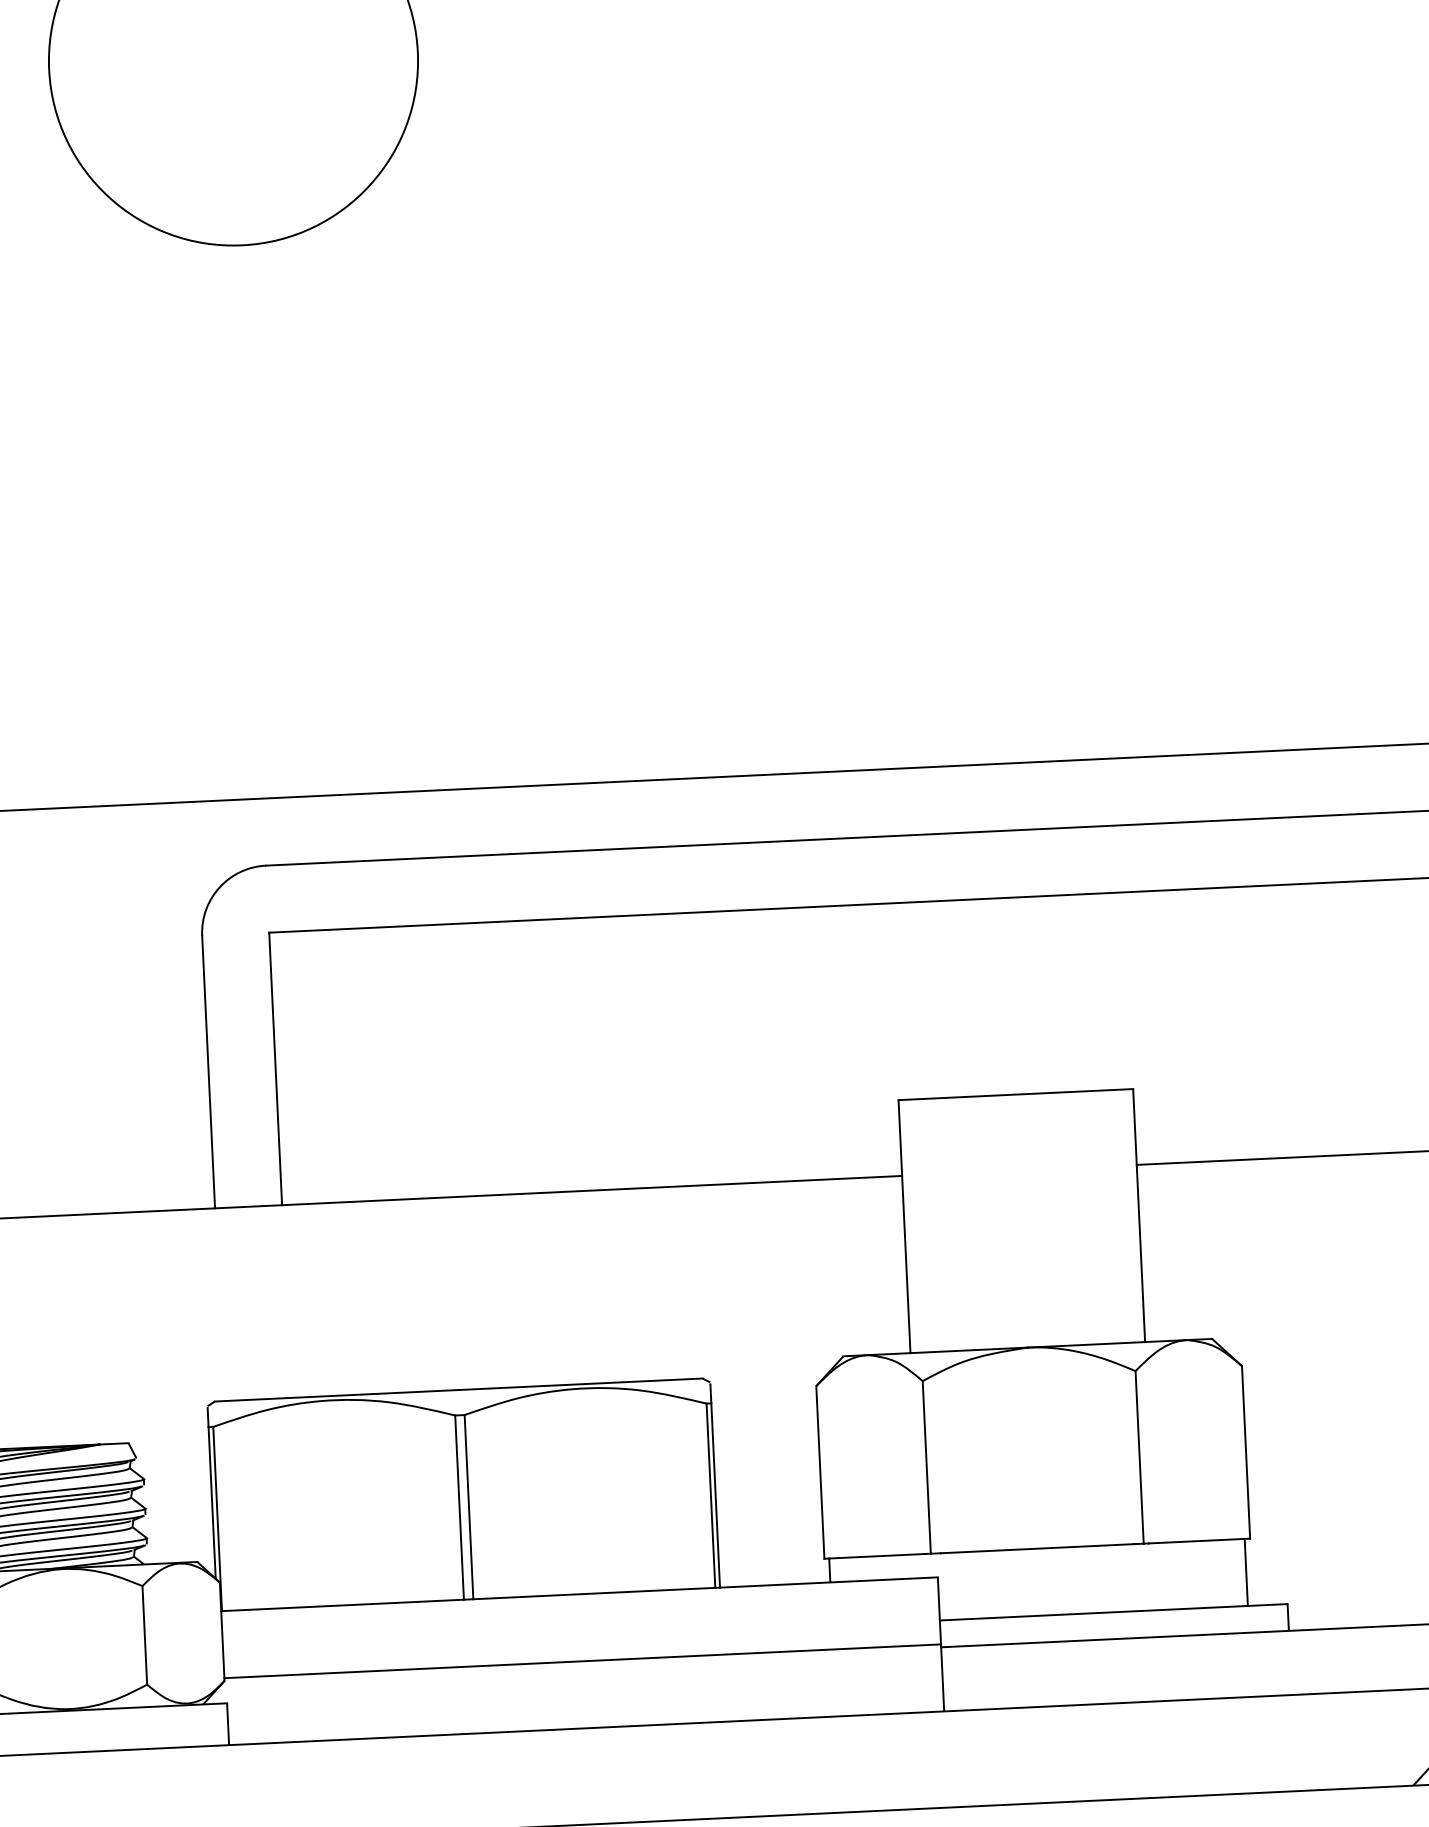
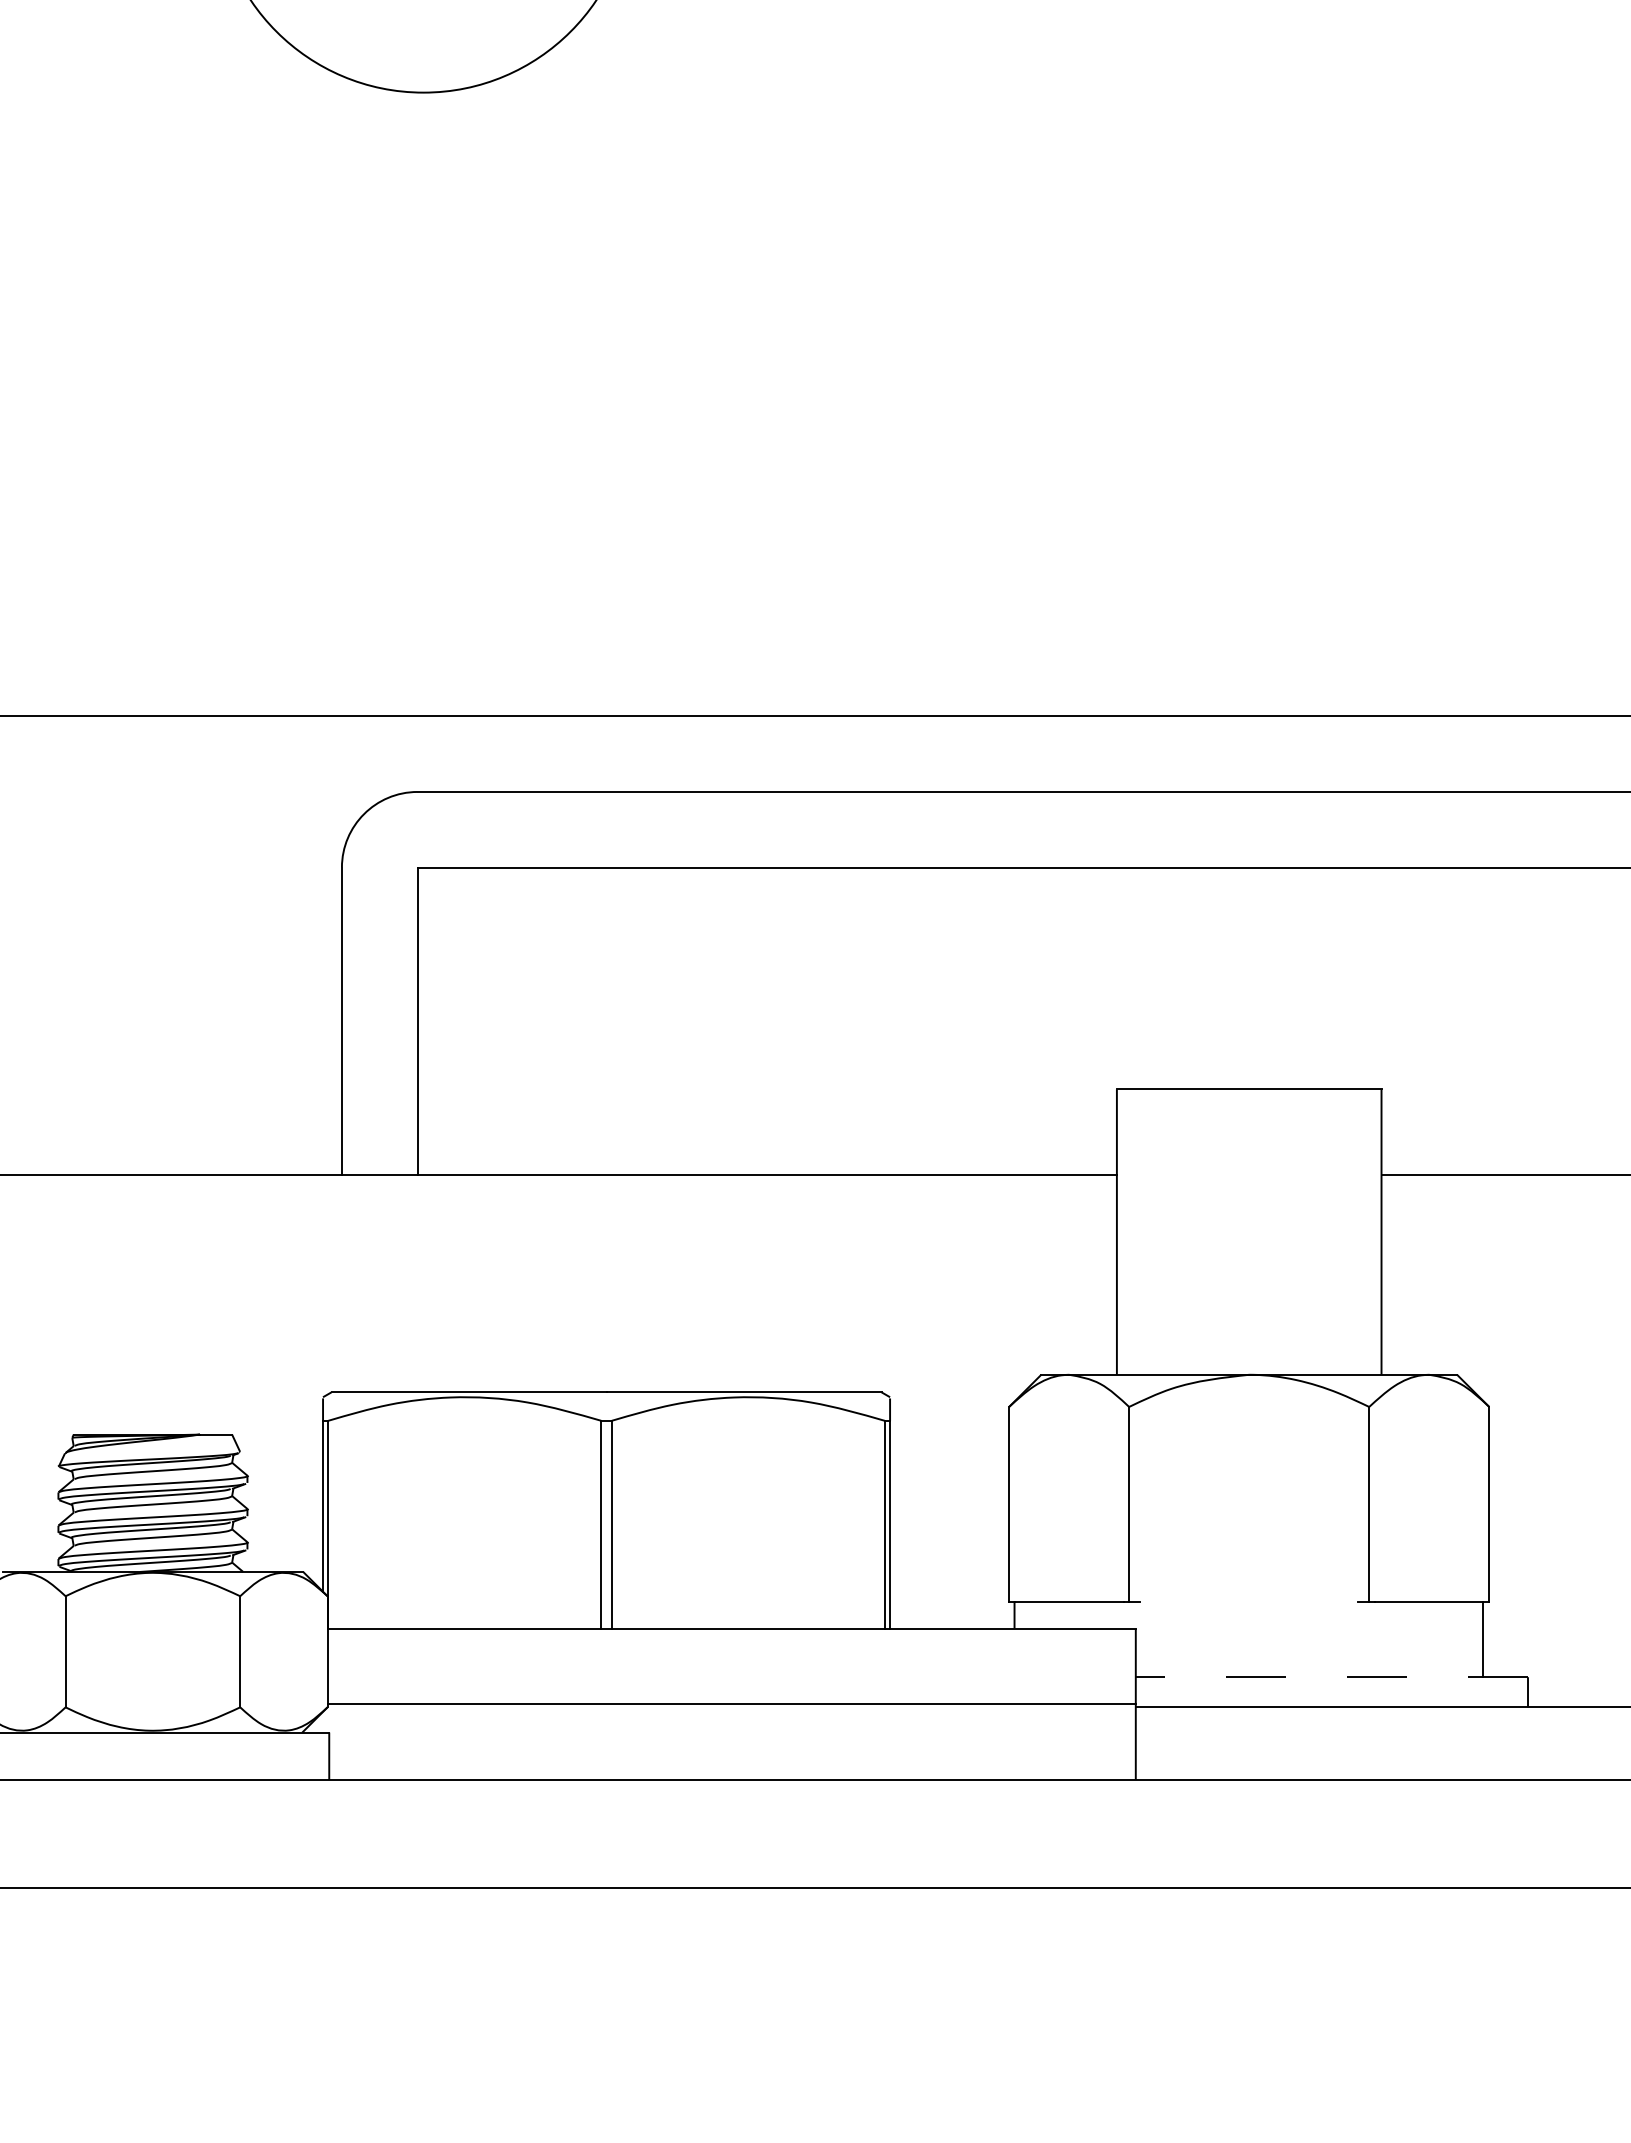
line: (1037, 1548) -> (1249, 1601), removed
line: (1113, 1612) -> (1331, 1677), solid -> dashed

